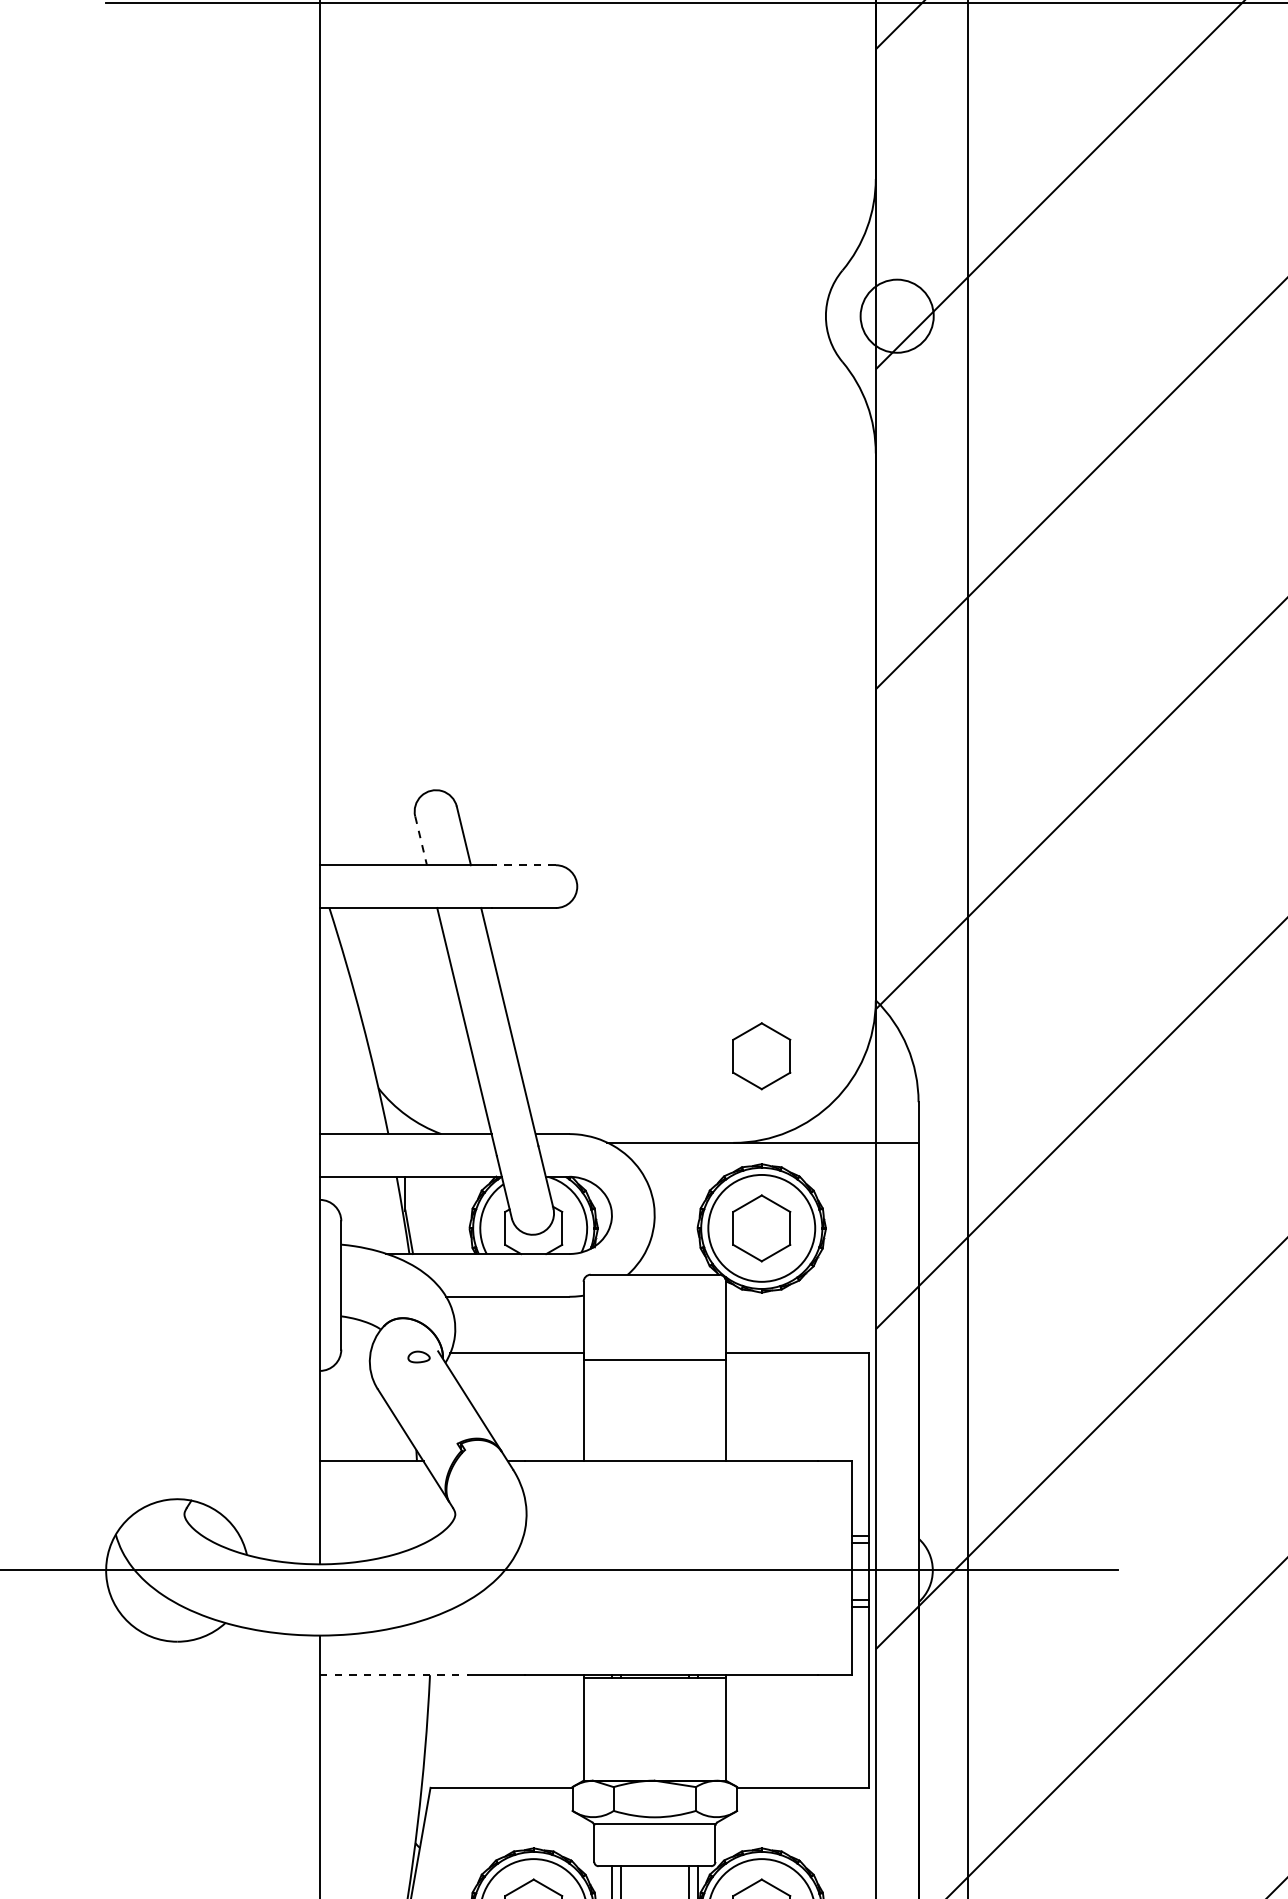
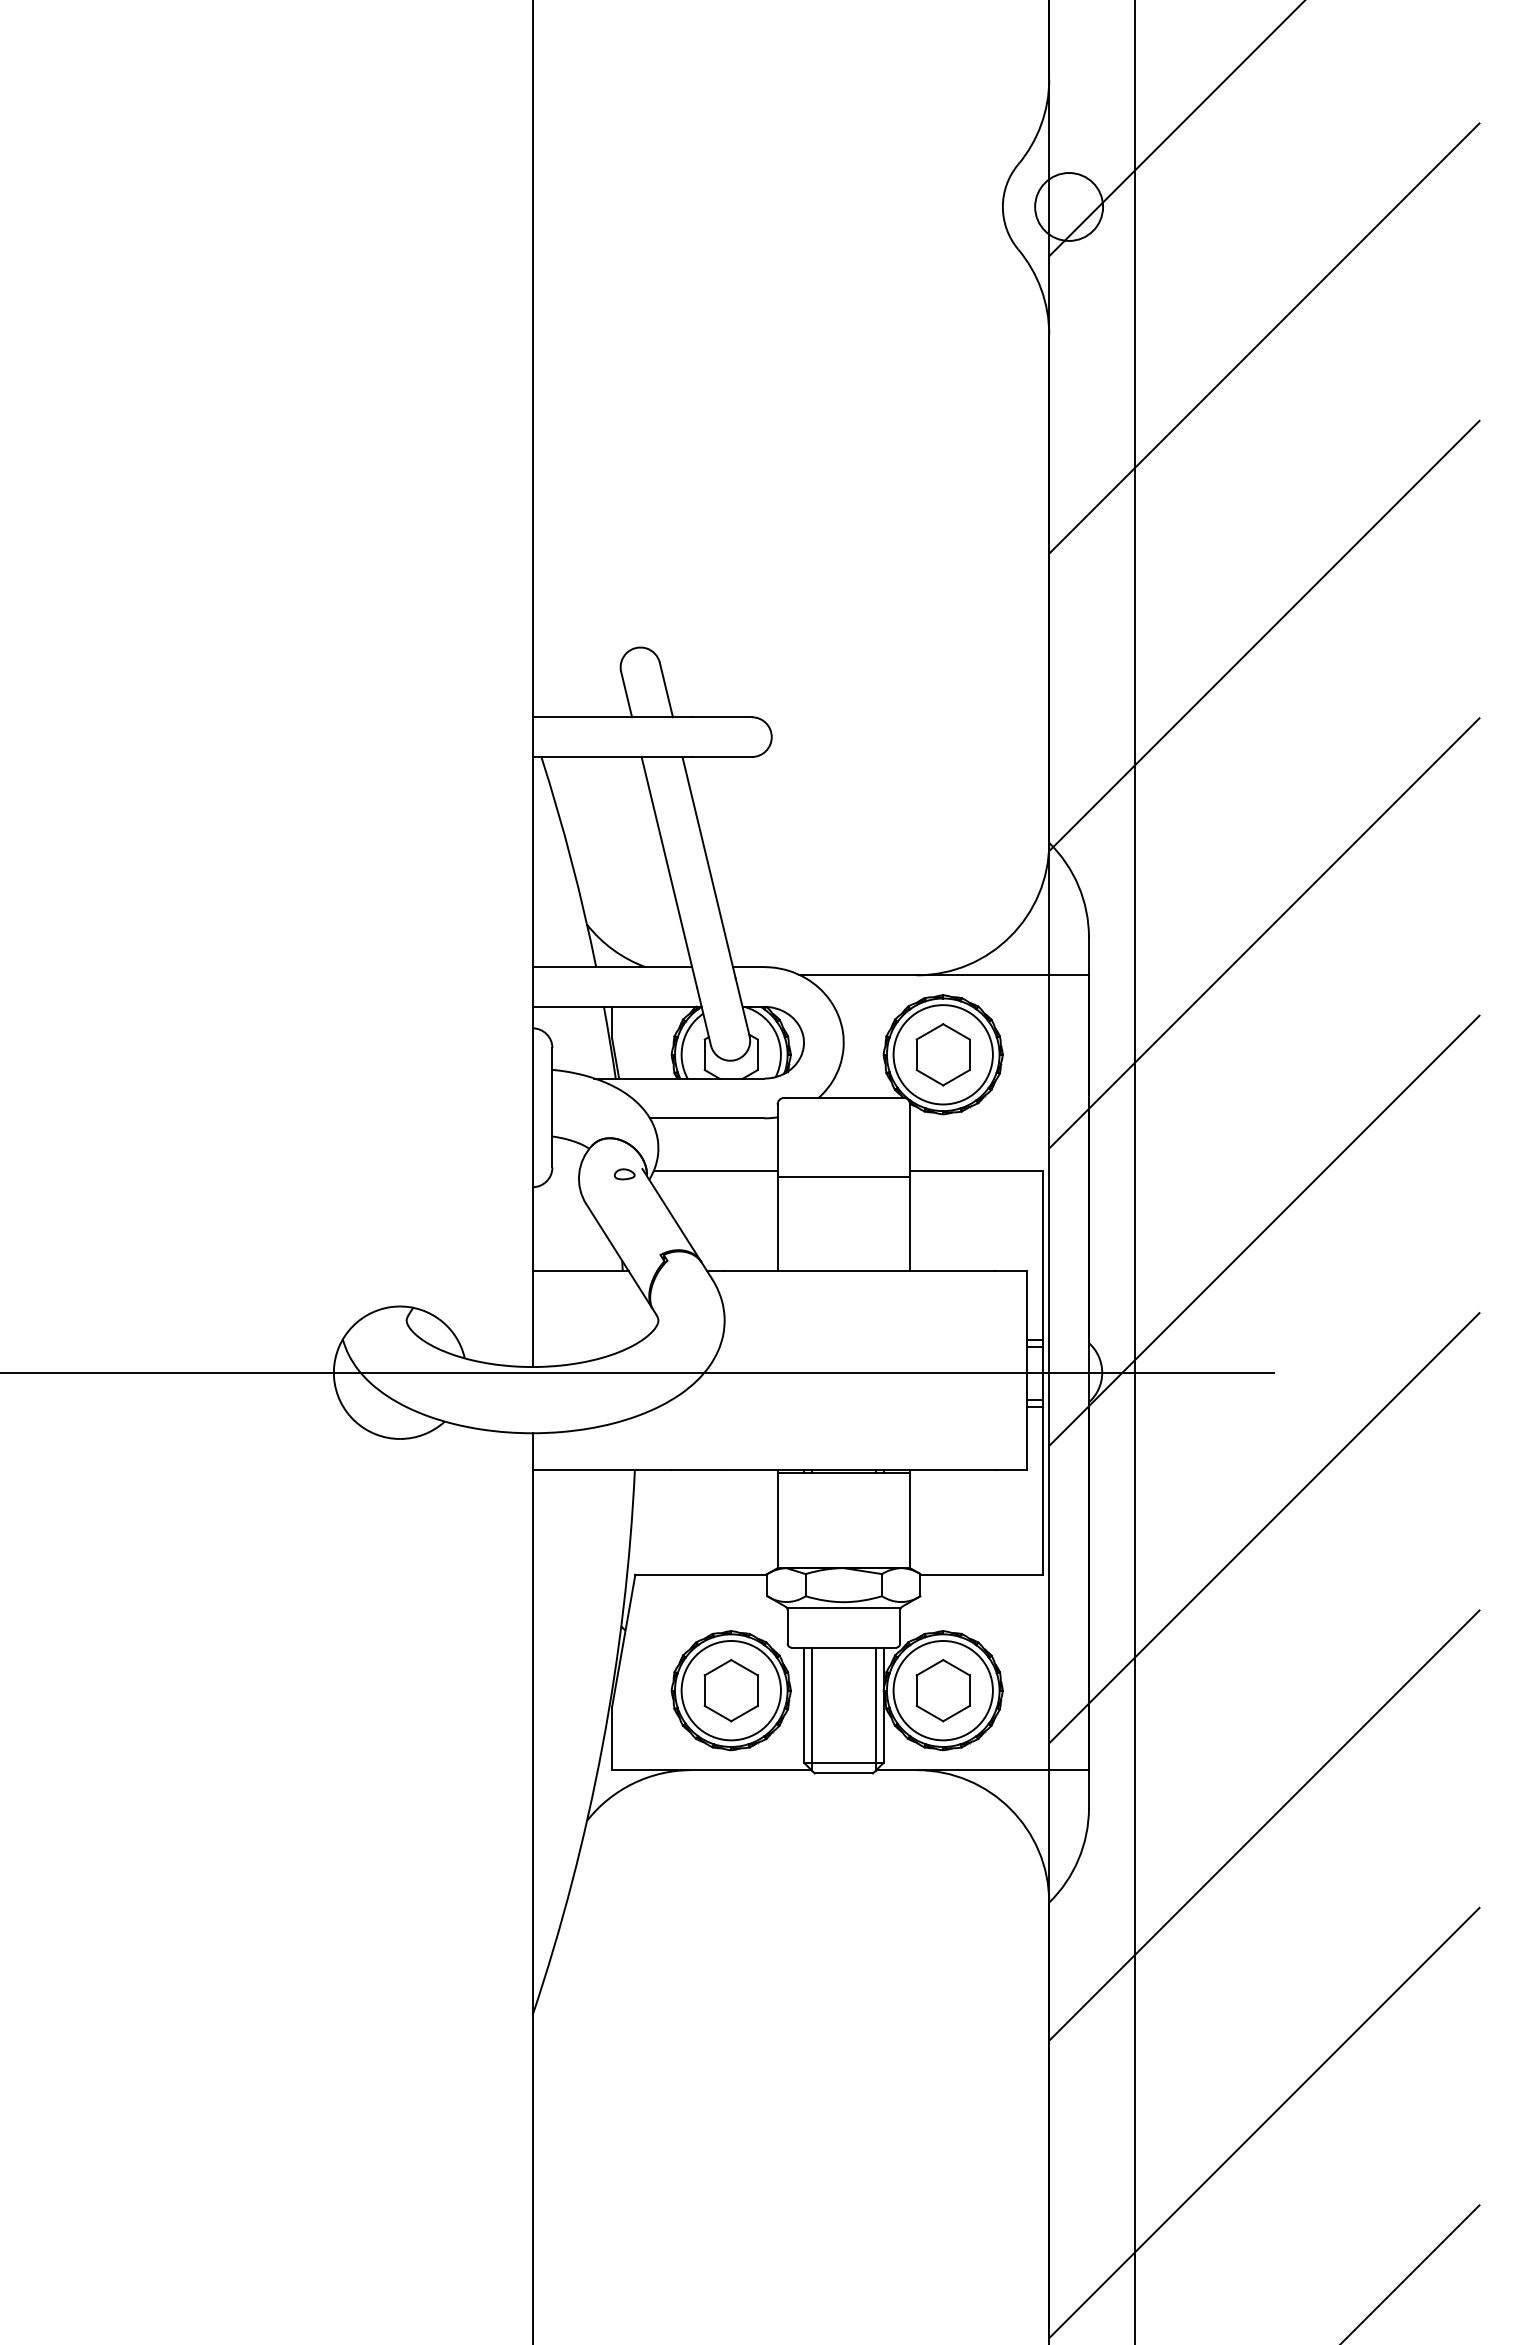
line: (420, 841) -> (626, 695), dashed -> solid
line: (524, 865) -> (722, 717), dashed -> solid
part: (760, 1055) -> (942, 894), removed
line: (395, 1675) -> (602, 1470), dashed -> solid

